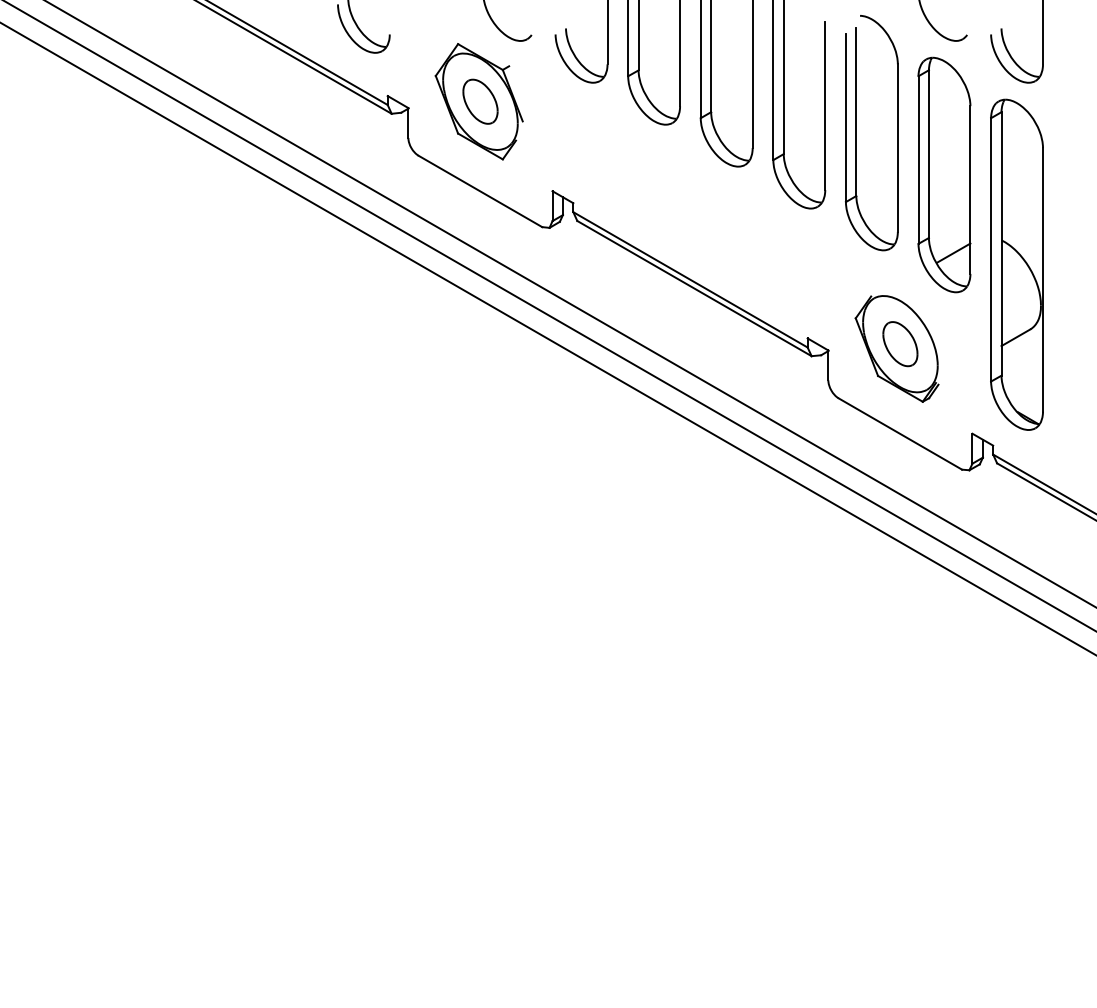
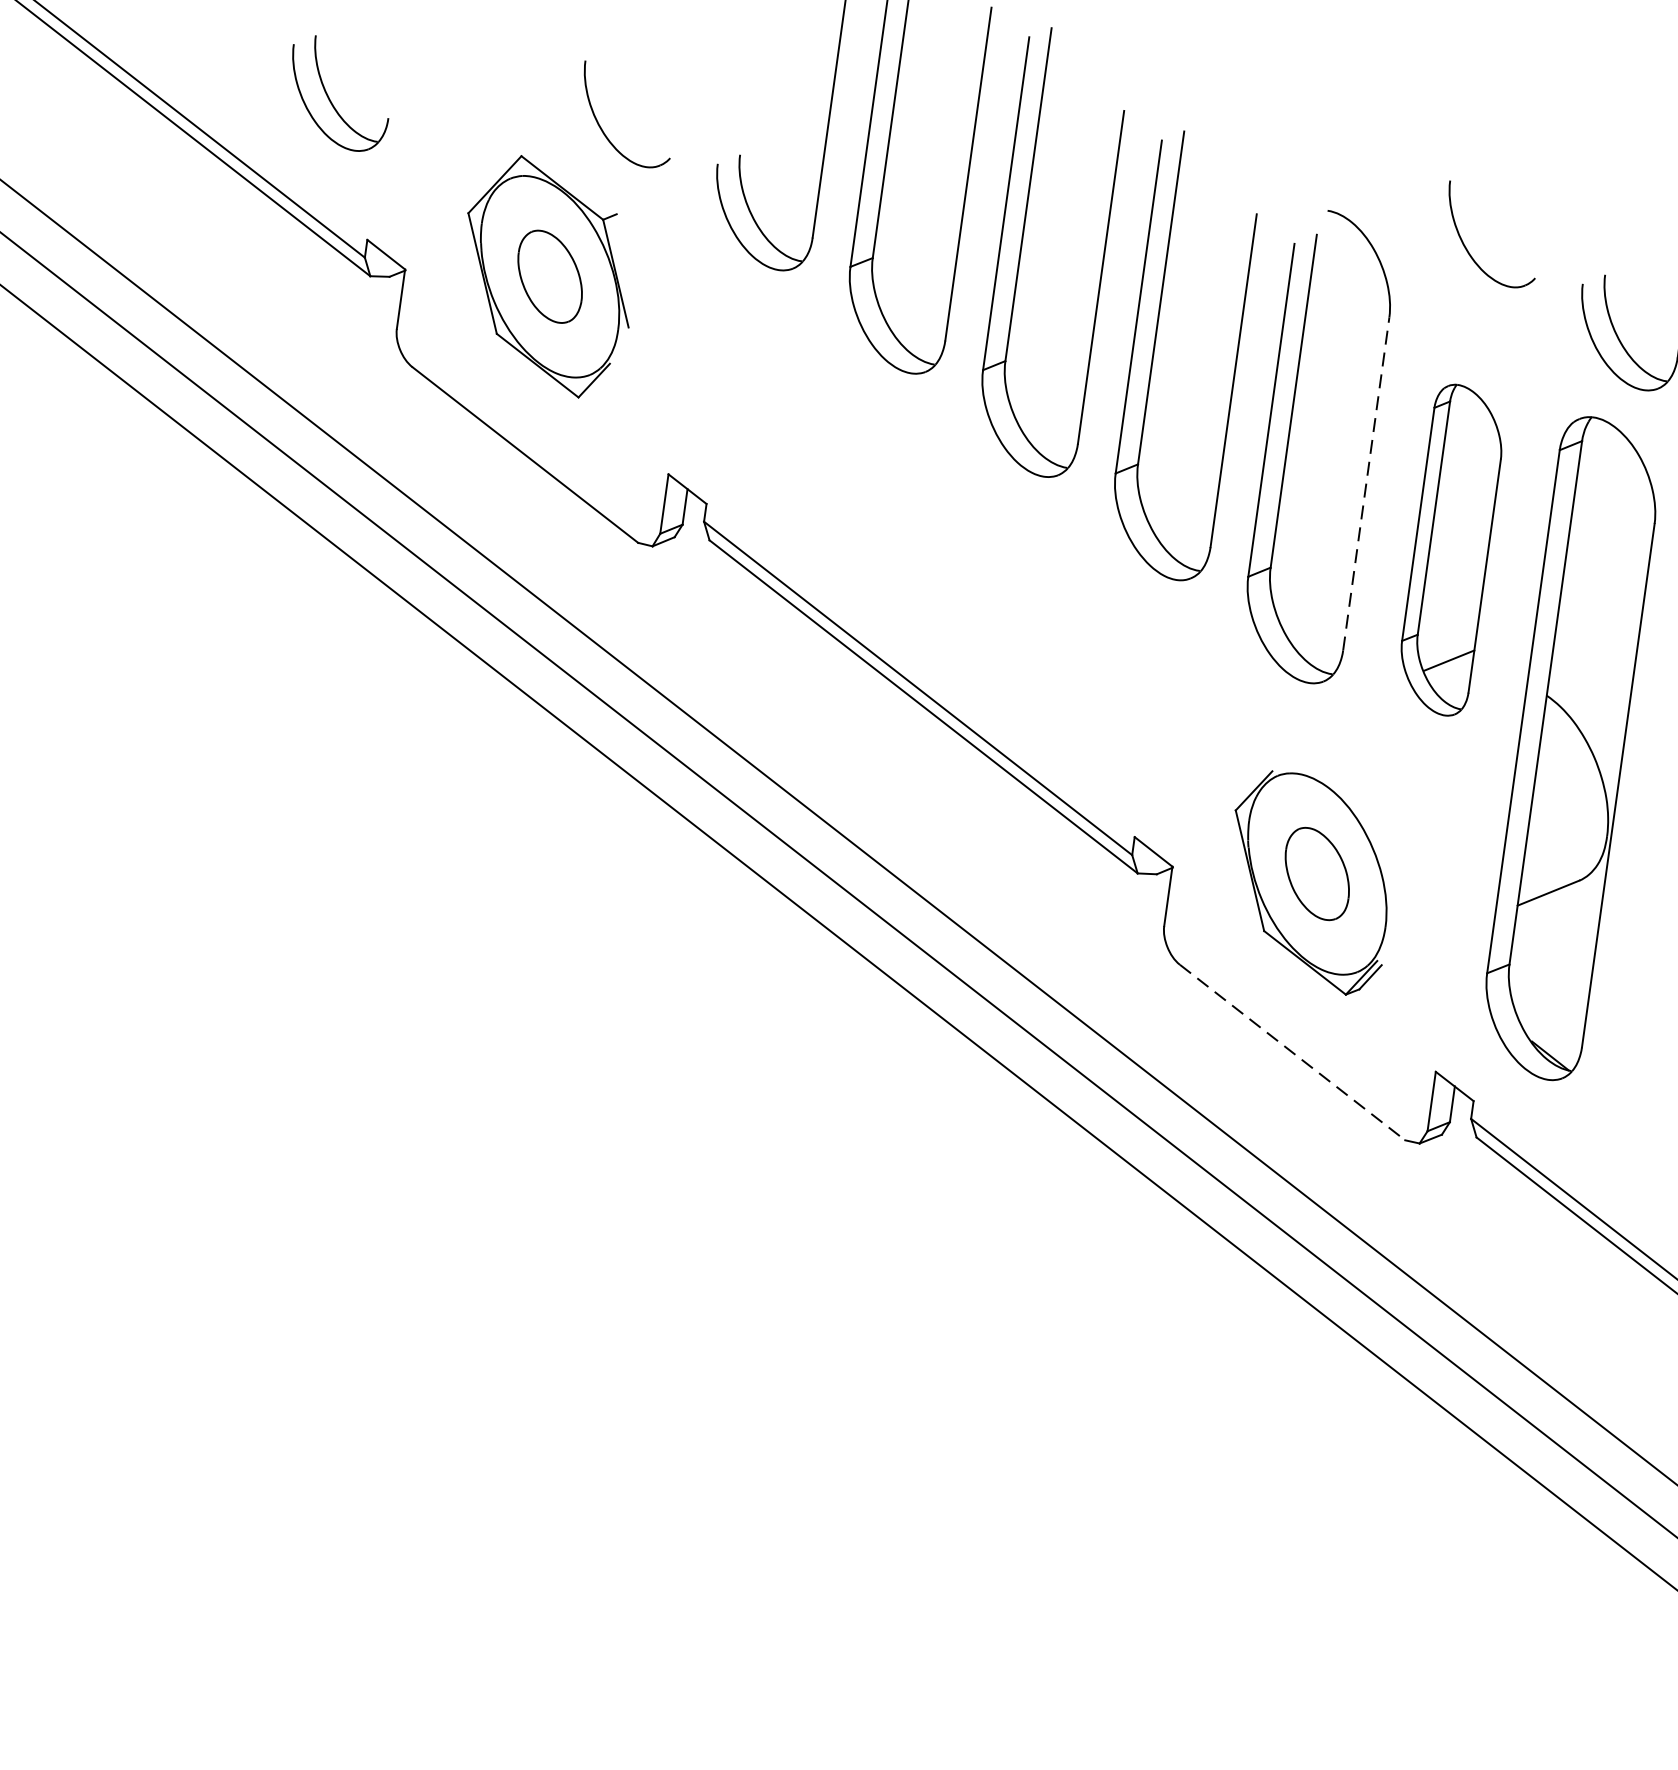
line: (897, 148) -> (1365, 484), solid -> dashed
part: (944, 174) -> (1451, 549), size x0.7
line: (900, 434) -> (1292, 1053), solid -> dashed

